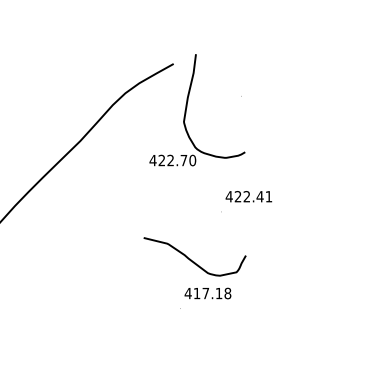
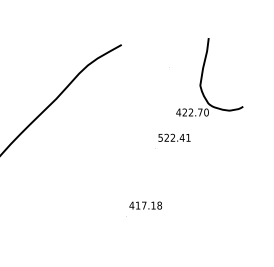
part: (187, 107) -> (202, 75), moved
text: (228, 196) -> (160, 137), 422.41 -> 522.41
curve: (191, 259) -> (134, 181), removed

